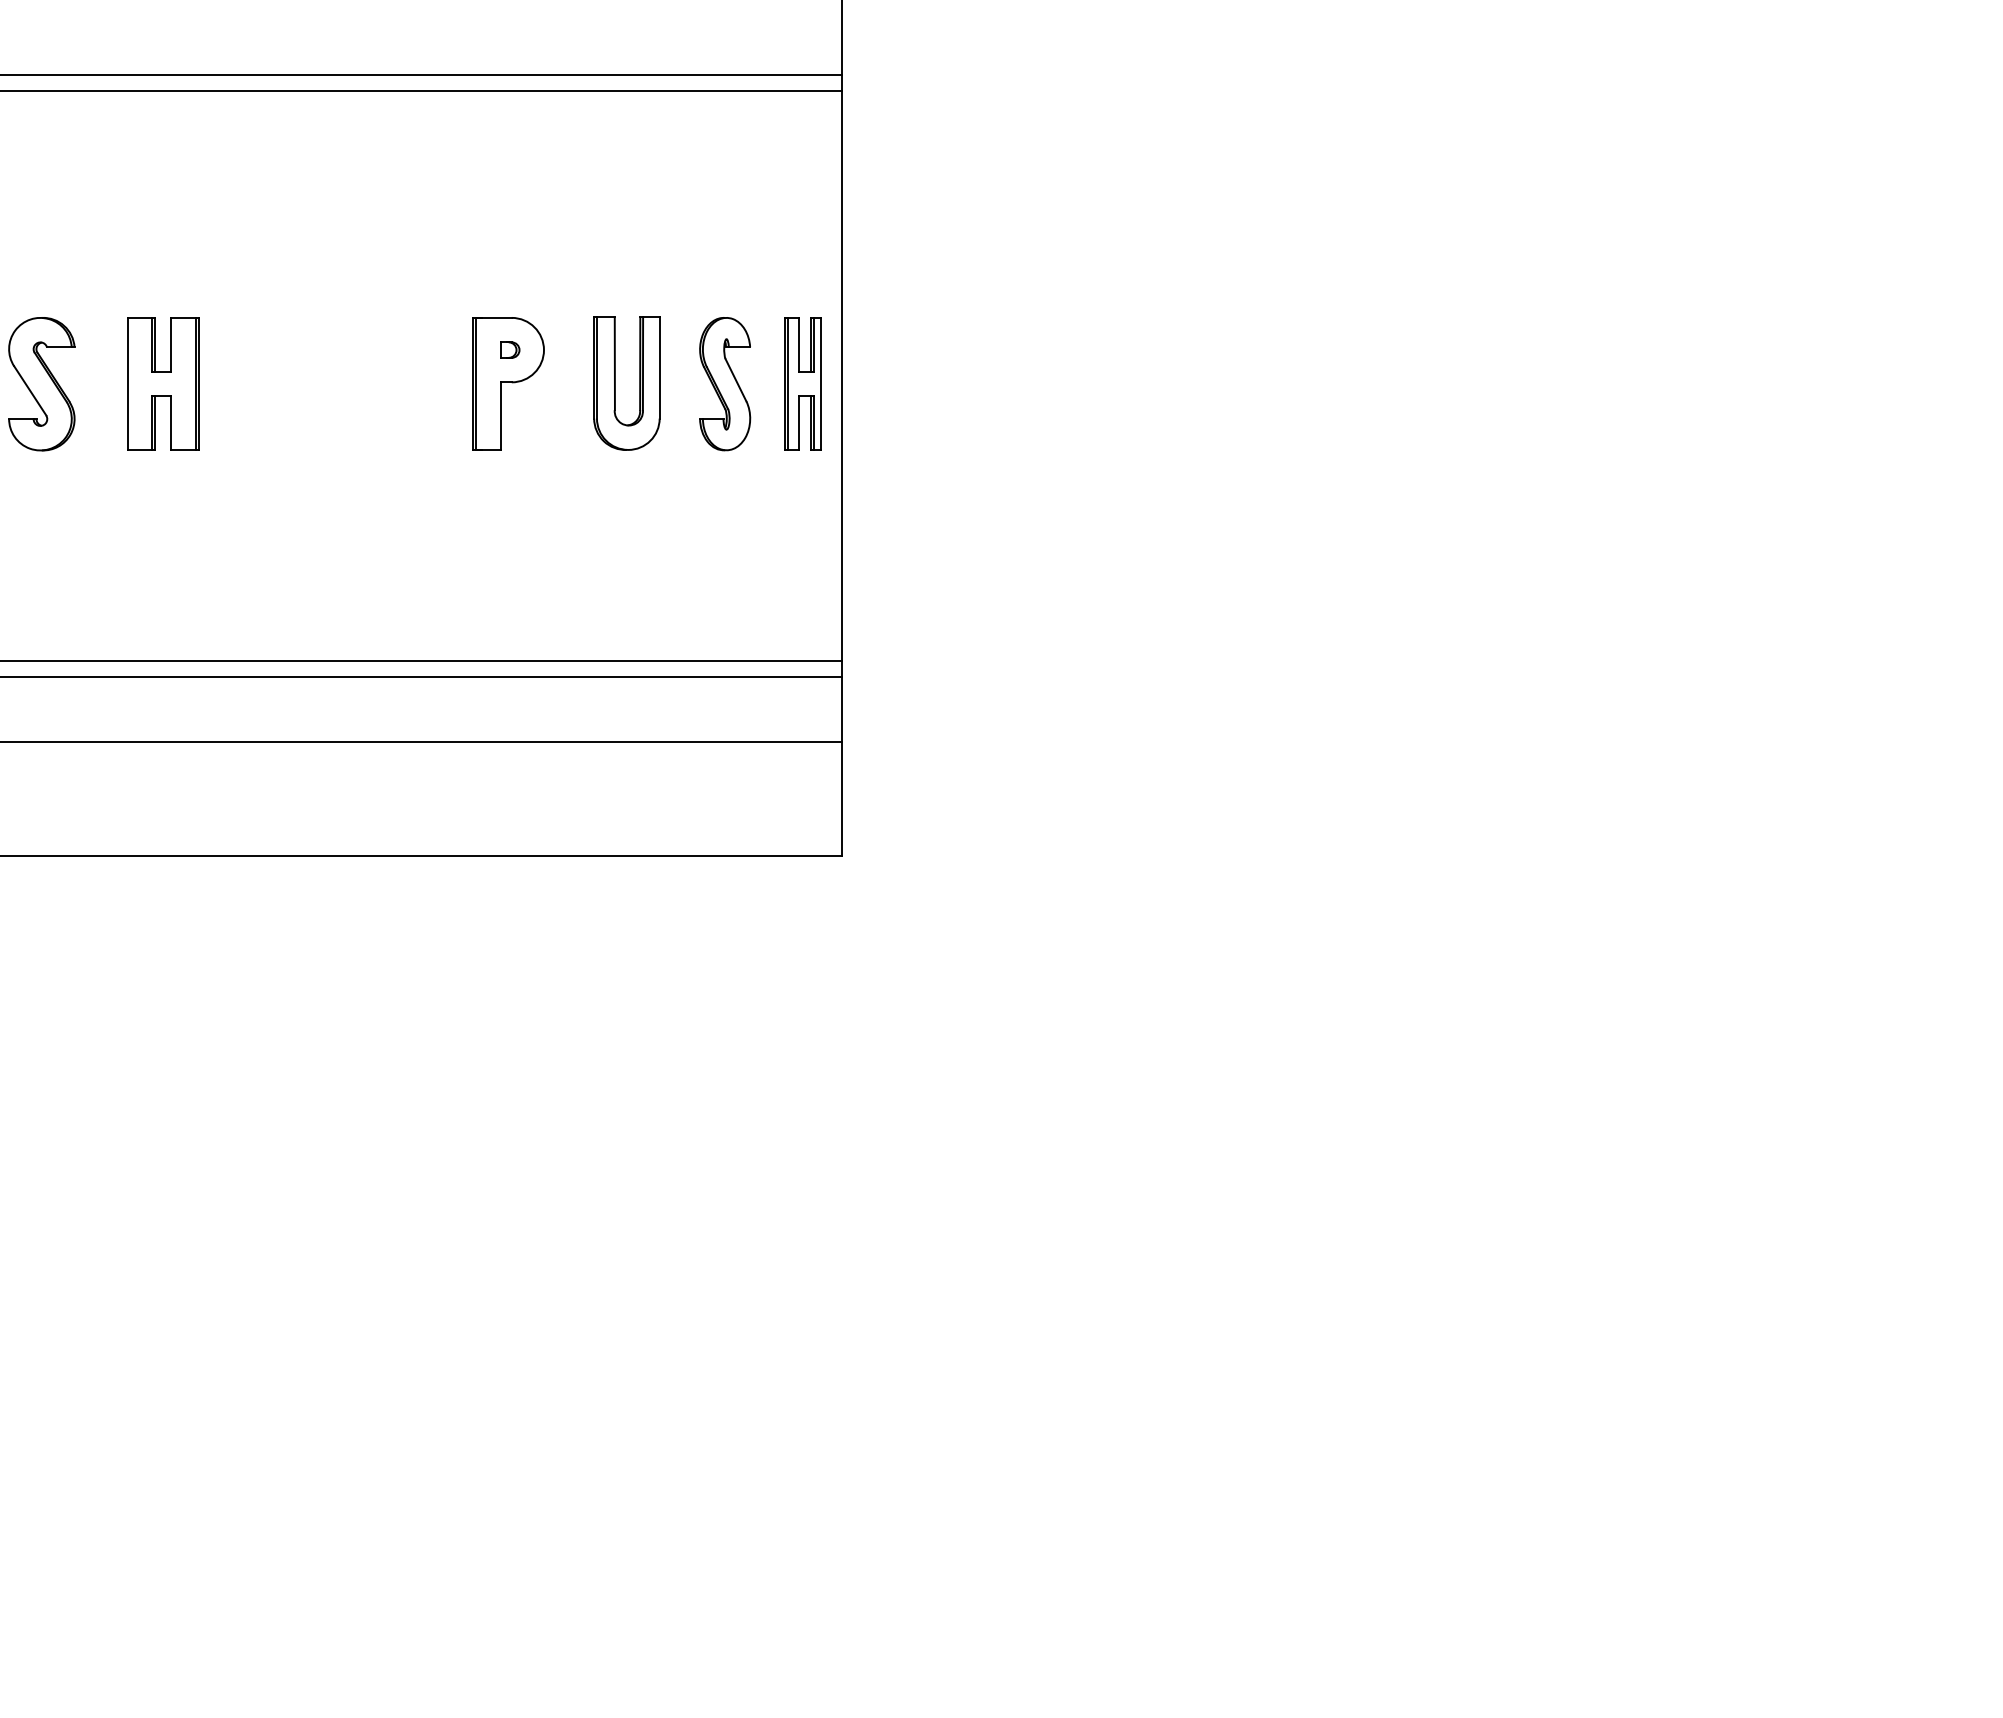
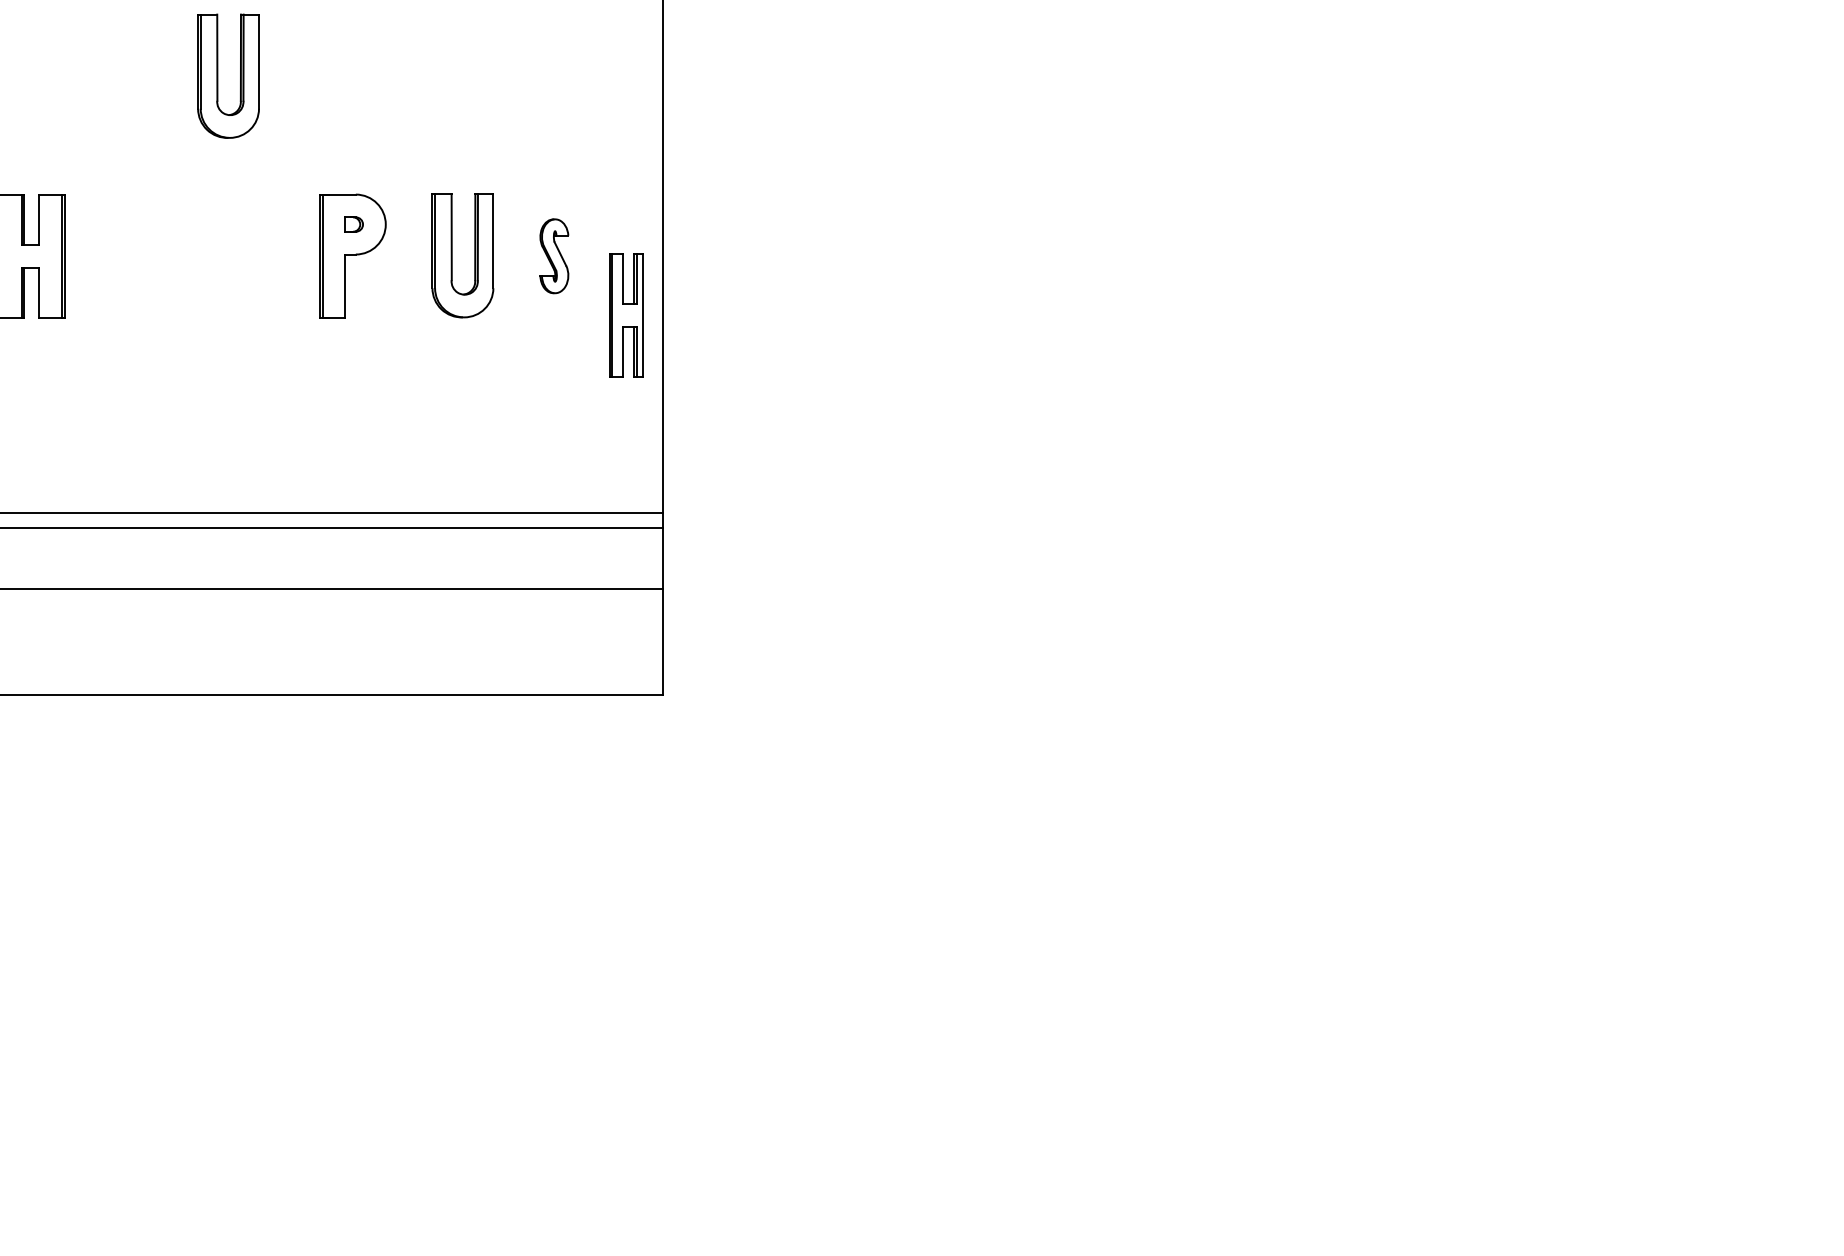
part: (363, 190) -> (217, 76), added
part: (802, 383) -> (626, 315), moved
part: (725, 384) -> (554, 256), size x0.6

